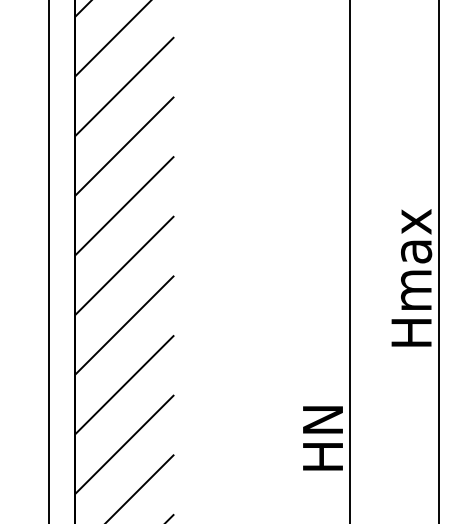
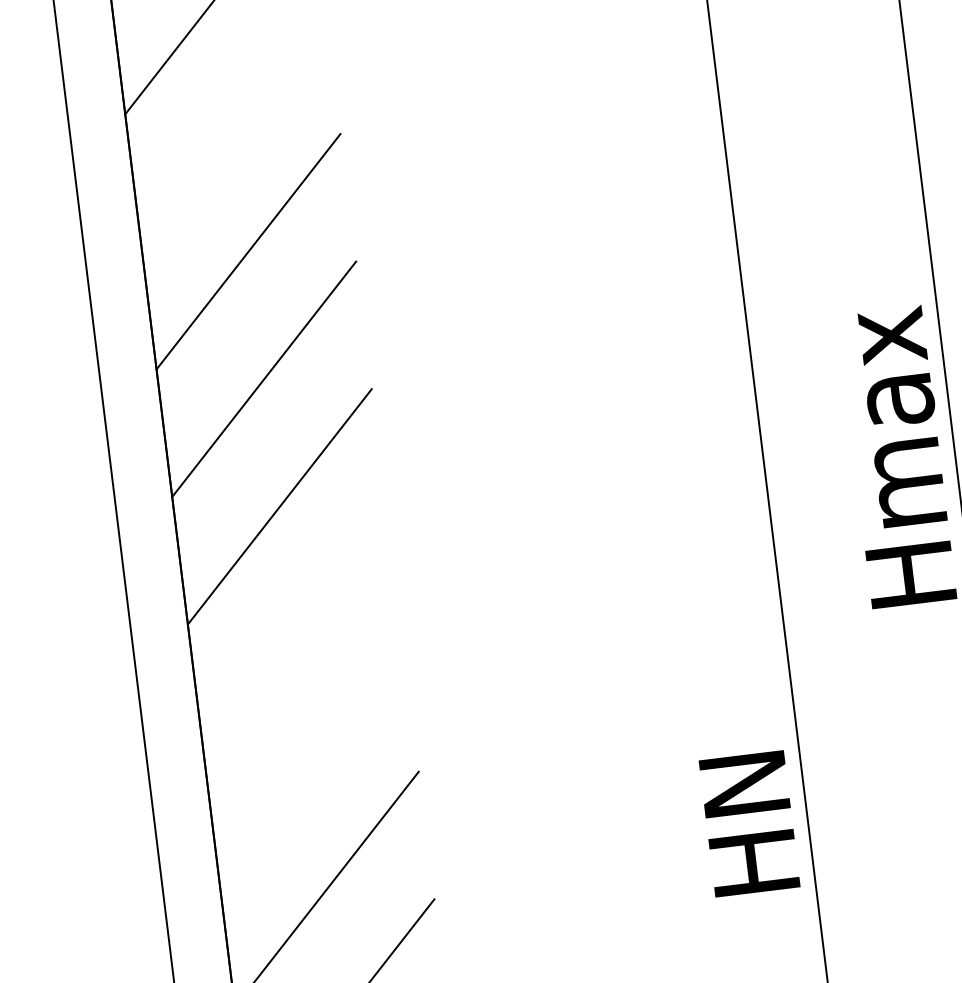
line: (124, 86) -> (232, 123), removed
line: (124, 325) -> (295, 634), removed
line: (124, 385) -> (311, 762), removed

